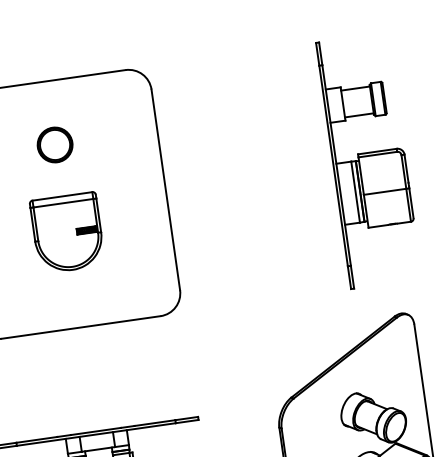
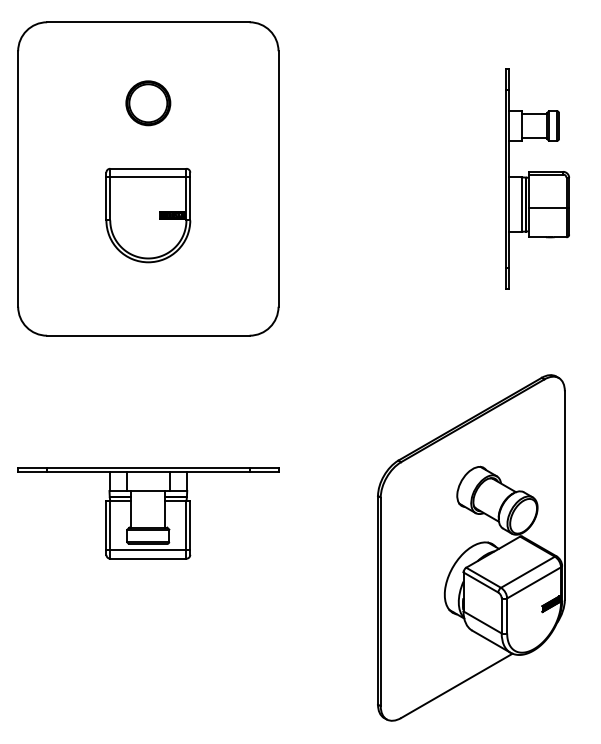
part: (369, 160) -> (537, 178), size x0.7

